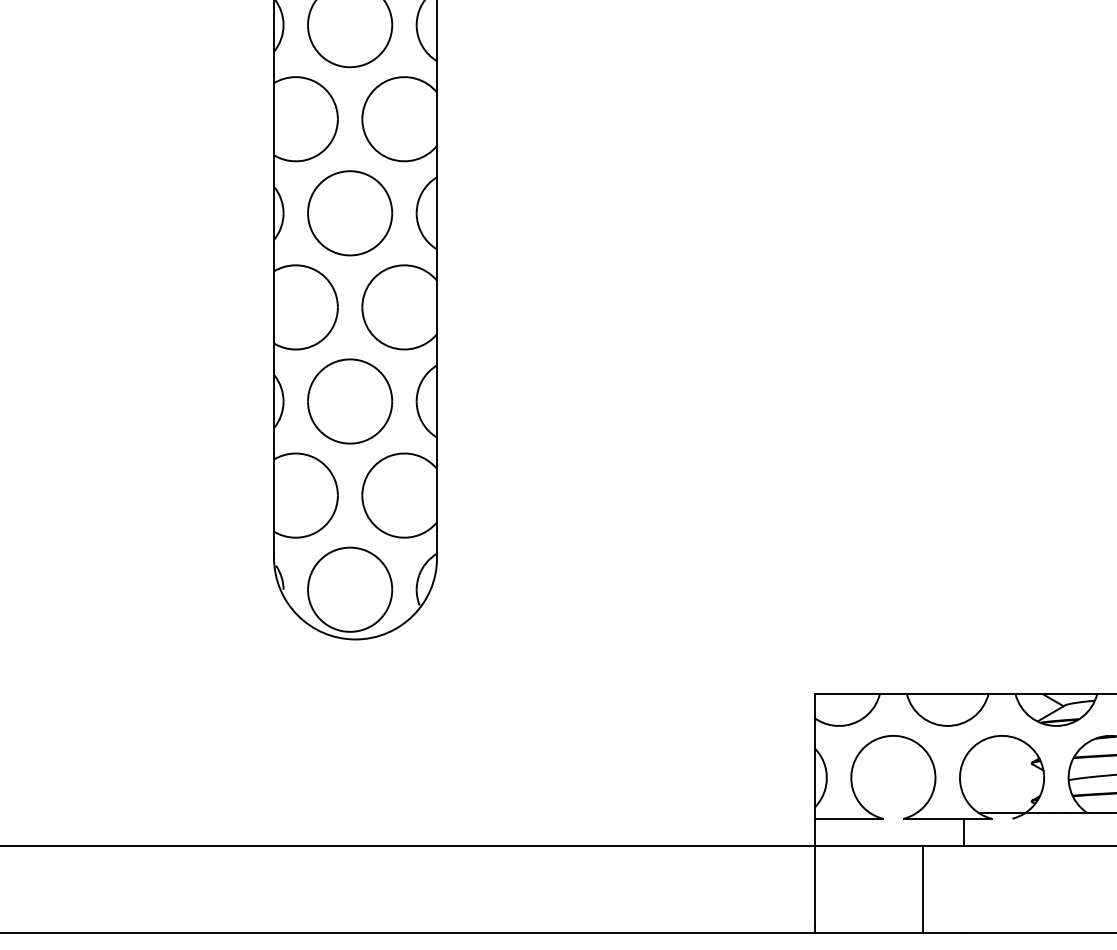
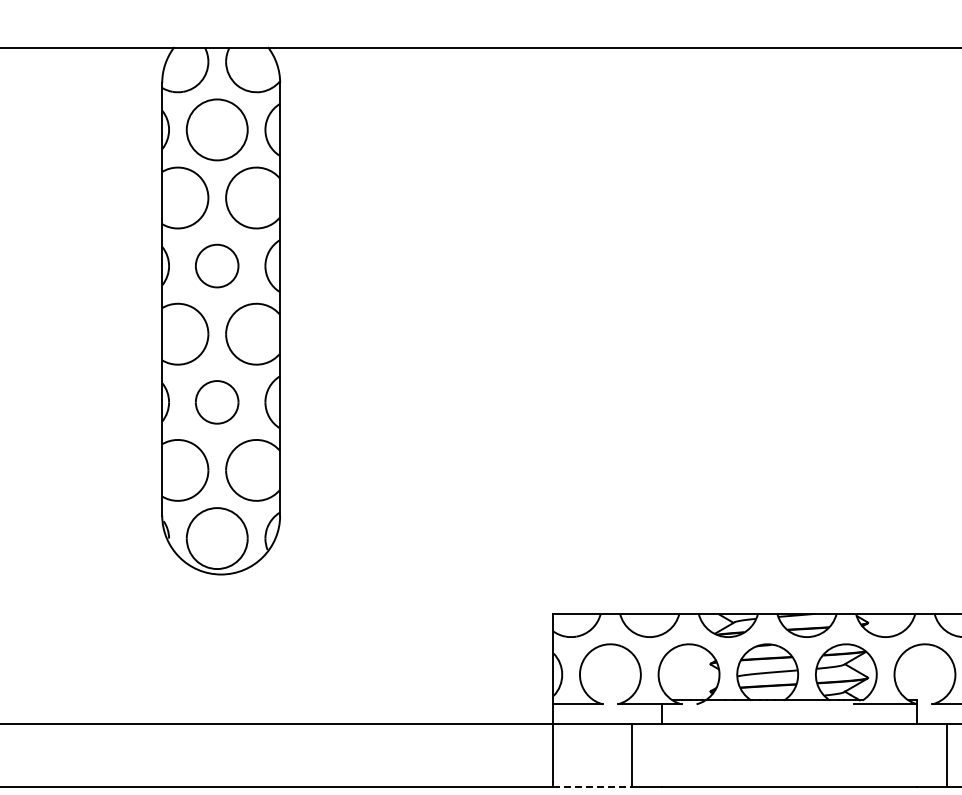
part: (349, 212) -> (216, 265), size x0.7
part: (349, 401) -> (216, 402), size x0.7
line: (870, 932) -> (593, 786), solid -> dashed

